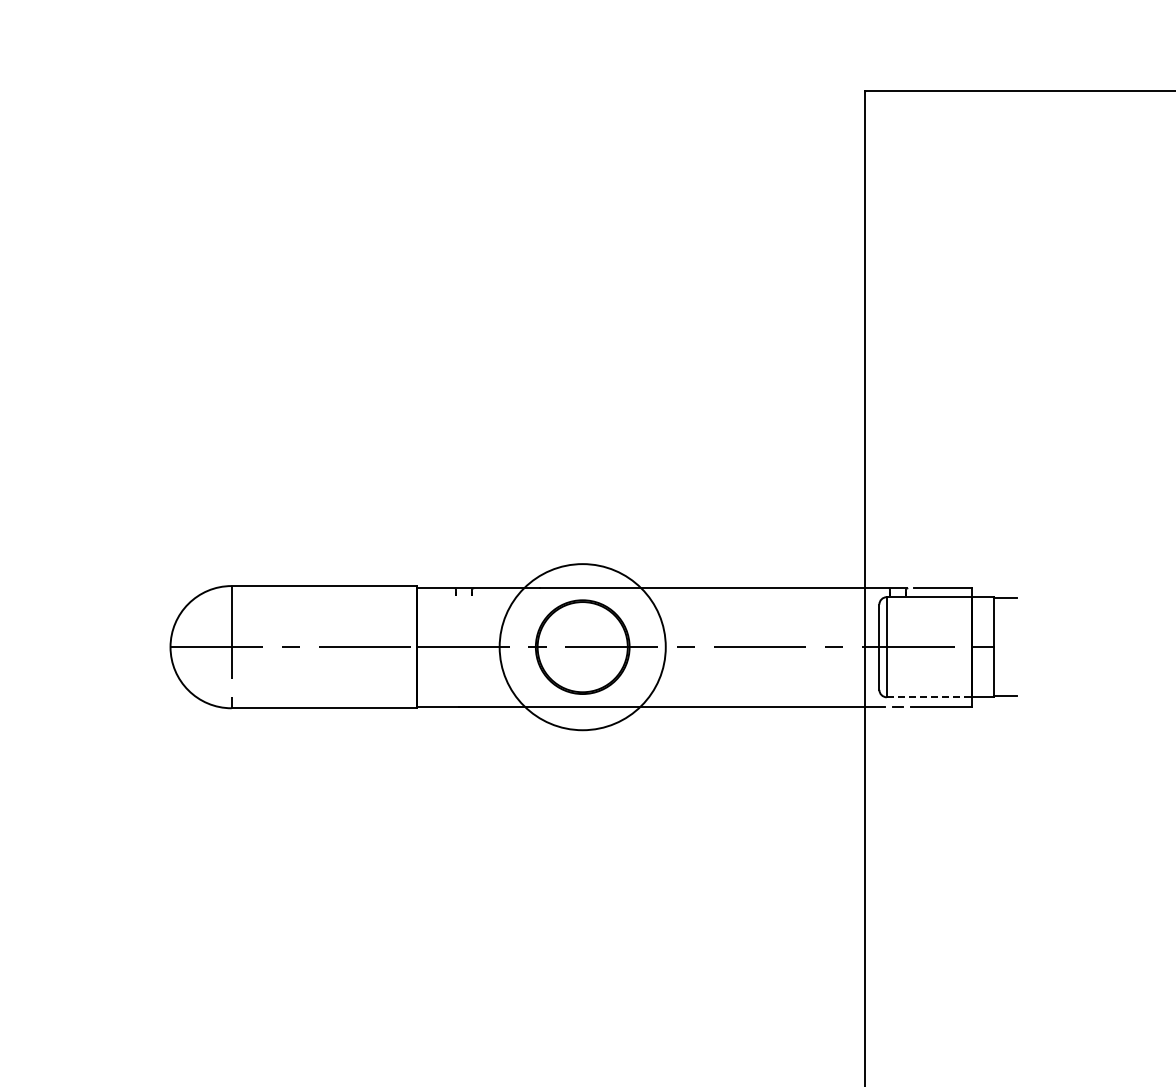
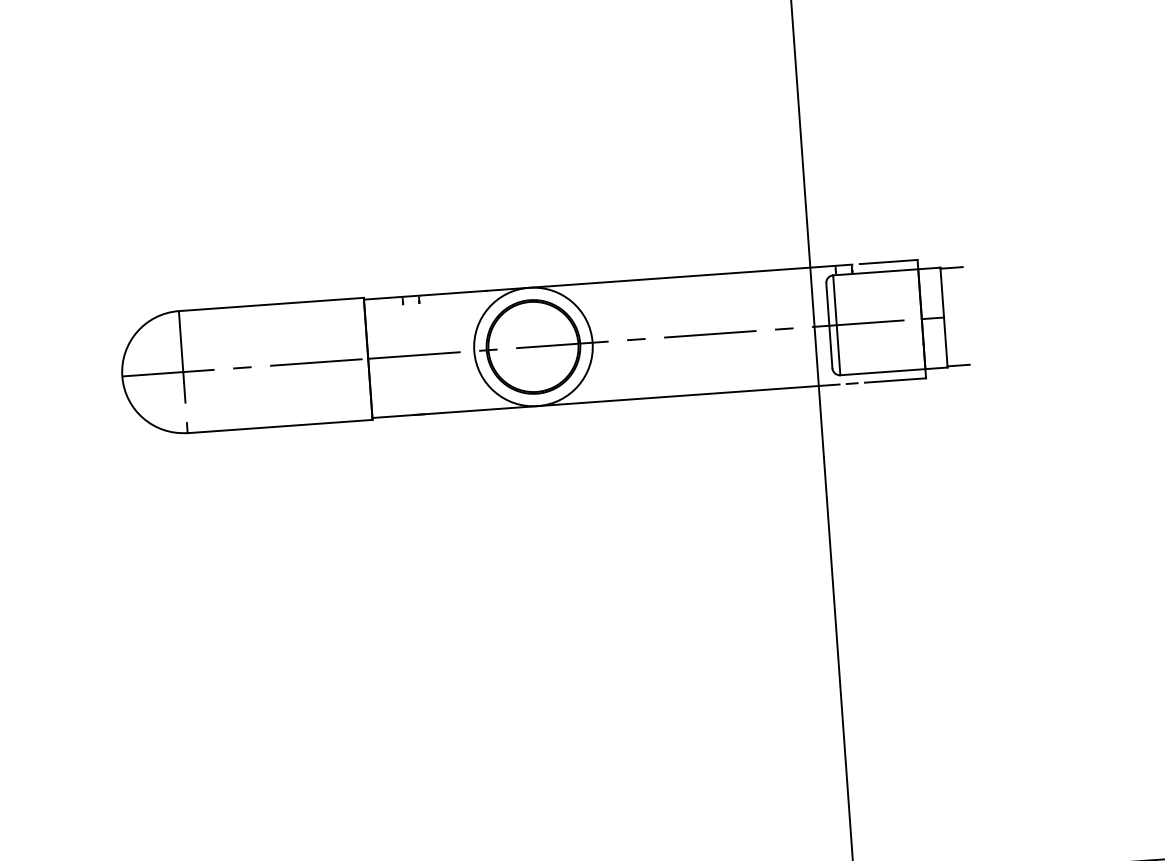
circle: (582, 646) -> (533, 346), size x0.71
line: (929, 697) -> (882, 372), dashed -> solid

